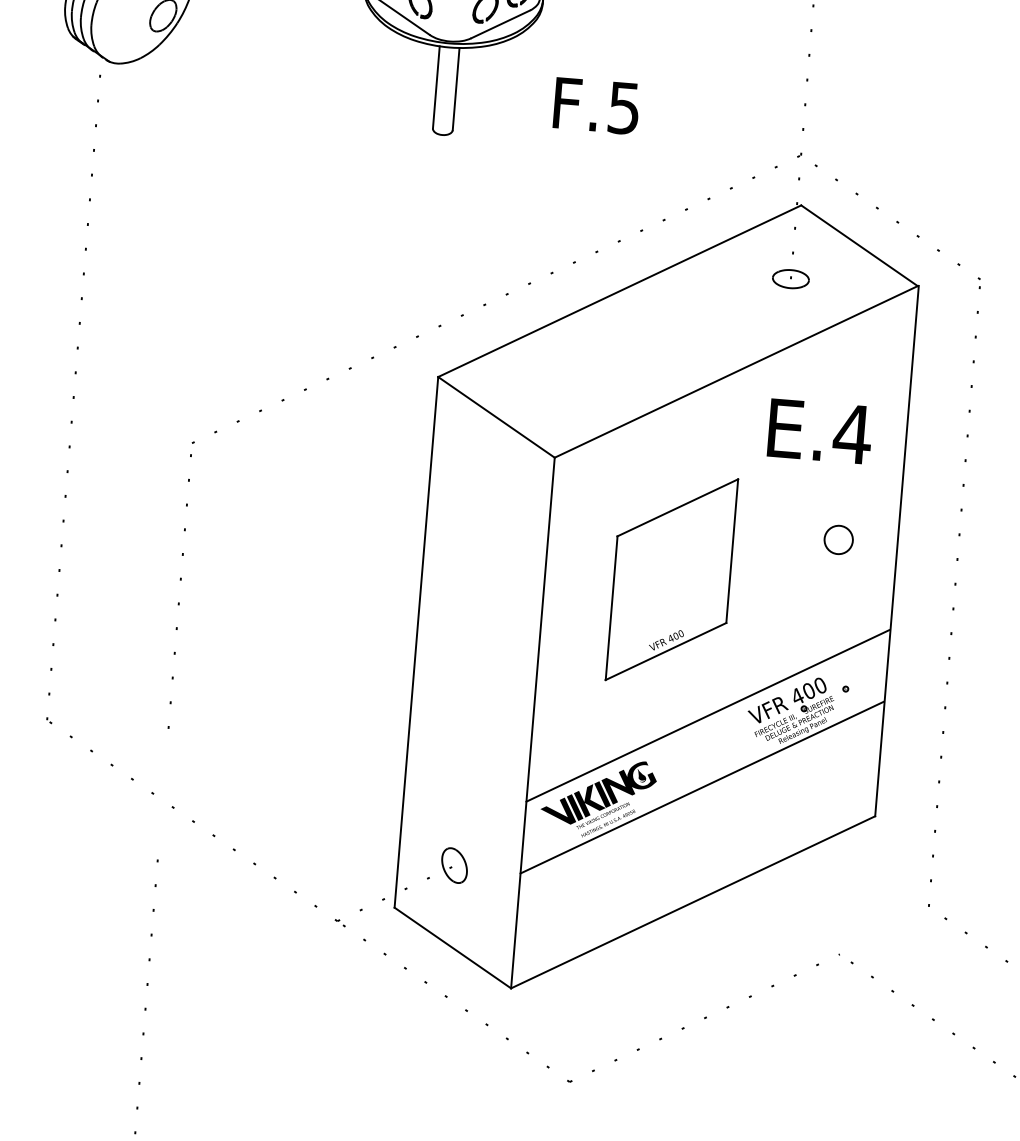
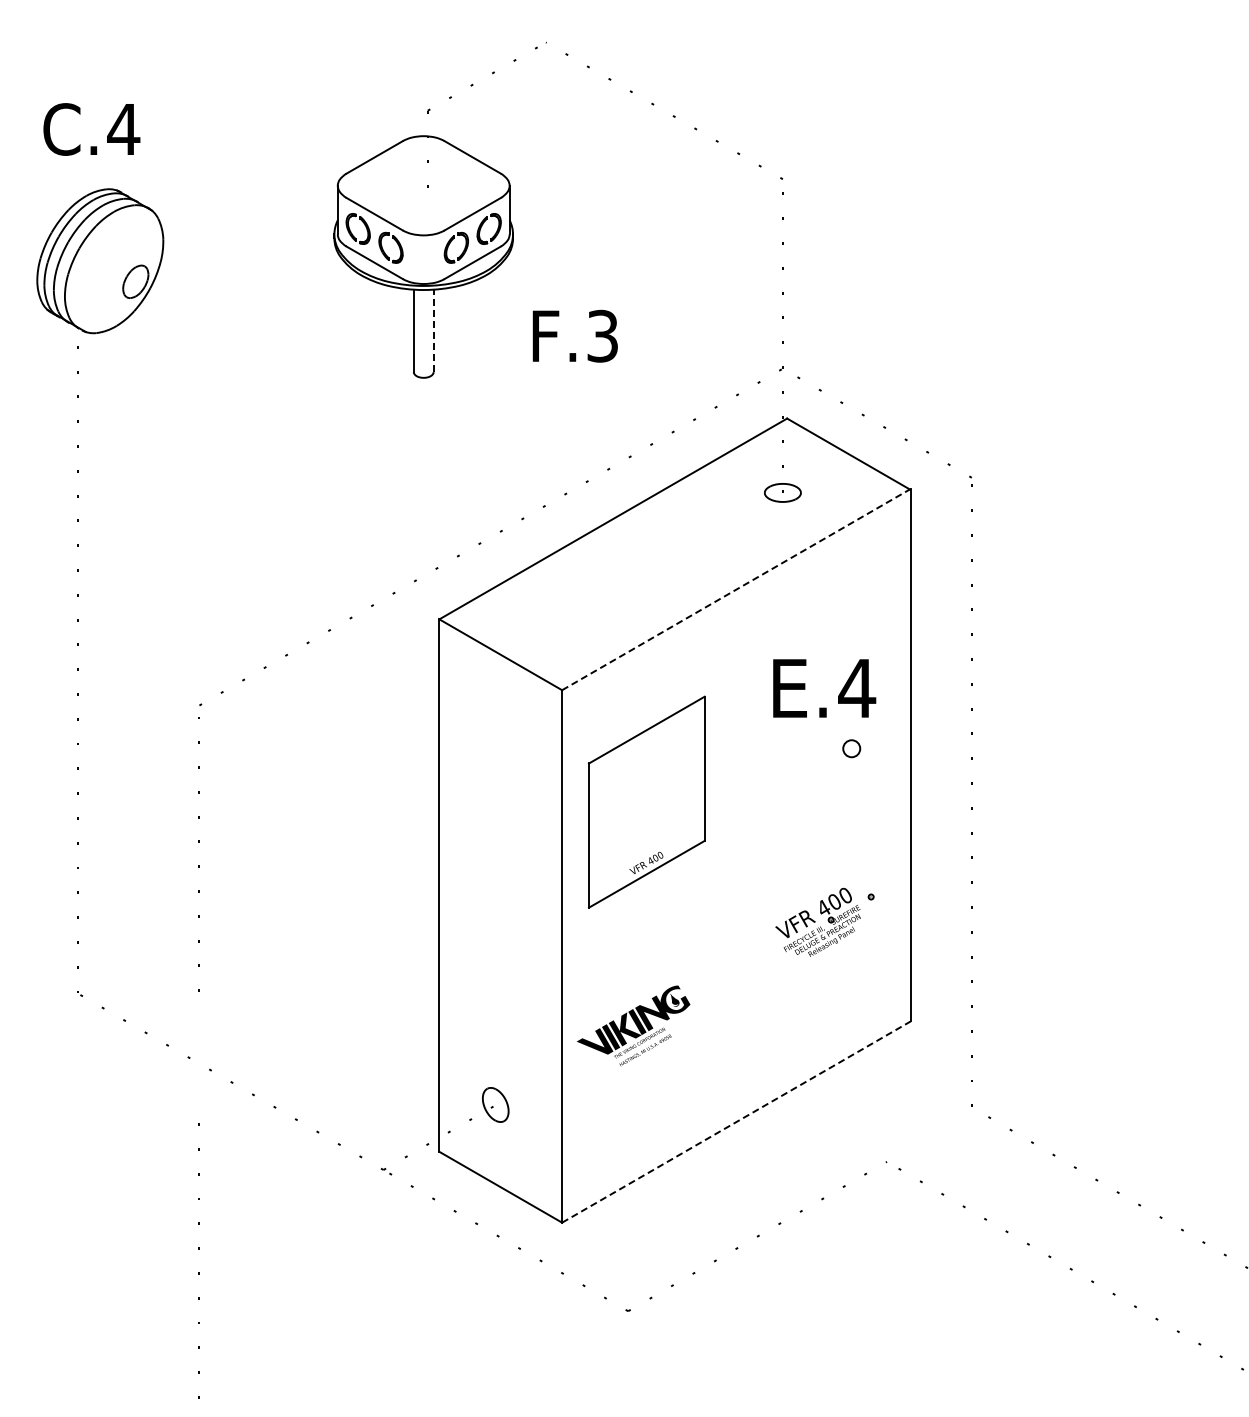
line: (456, 88) -> (433, 330), solid -> dashed
text: (624, 107) -> (602, 335), F.5 -> F.3
line: (736, 371) -> (736, 589), solid -> dashed
text: (820, 431) -> (824, 688), moved
circle: (838, 539) -> (851, 748), size x0.6
part: (671, 578) -> (646, 801), moved
line: (707, 715) -> (735, 934), removed
line: (702, 787) -> (736, 1006), removed
line: (693, 901) -> (736, 1121), solid -> dashed

